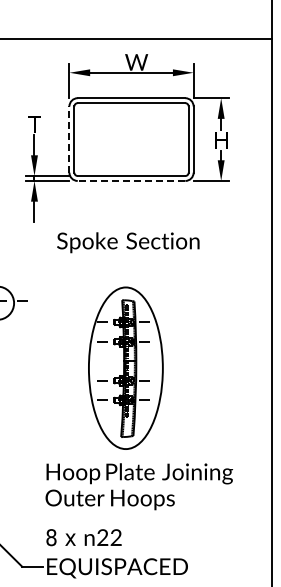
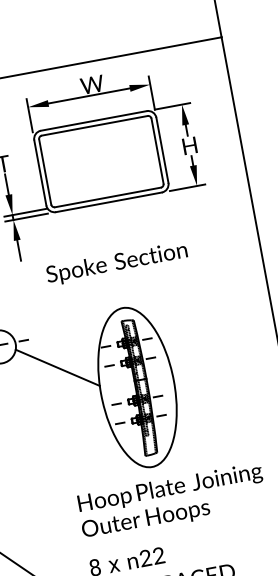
line: (69, 139) -> (40, 172), dashed -> solid
line: (131, 180) -> (108, 201), dashed -> solid
line: (51, 333) -> (58, 366), added

